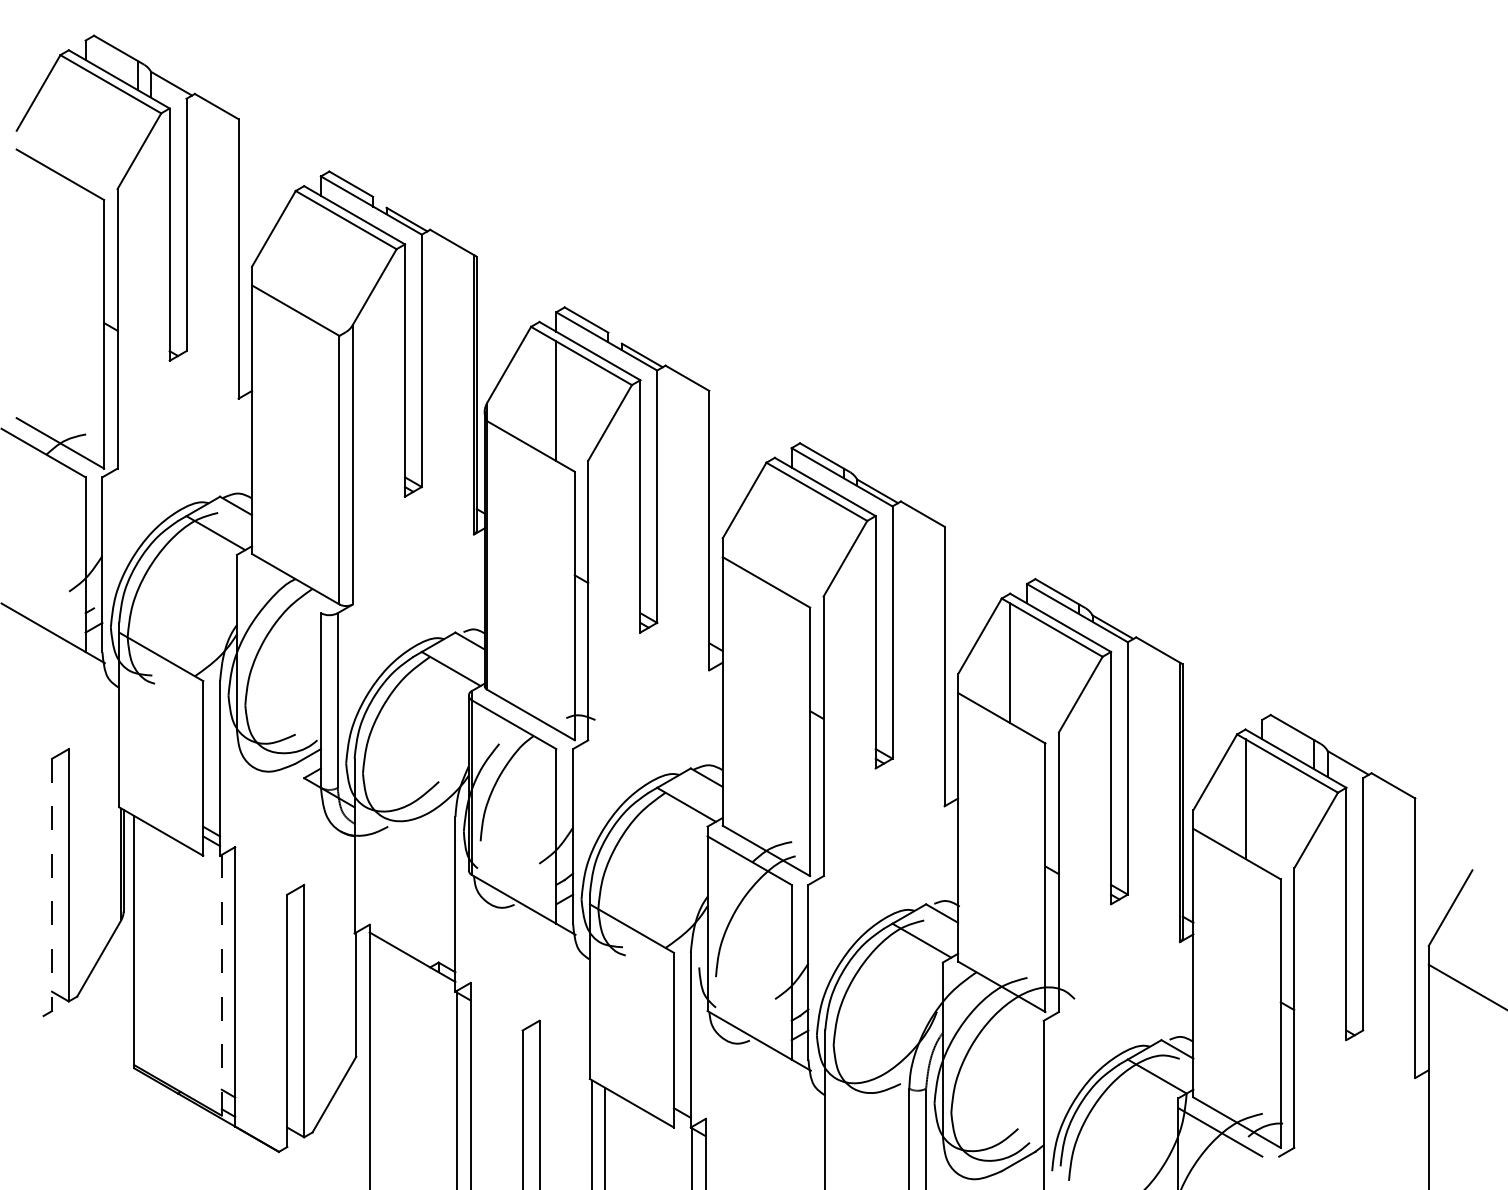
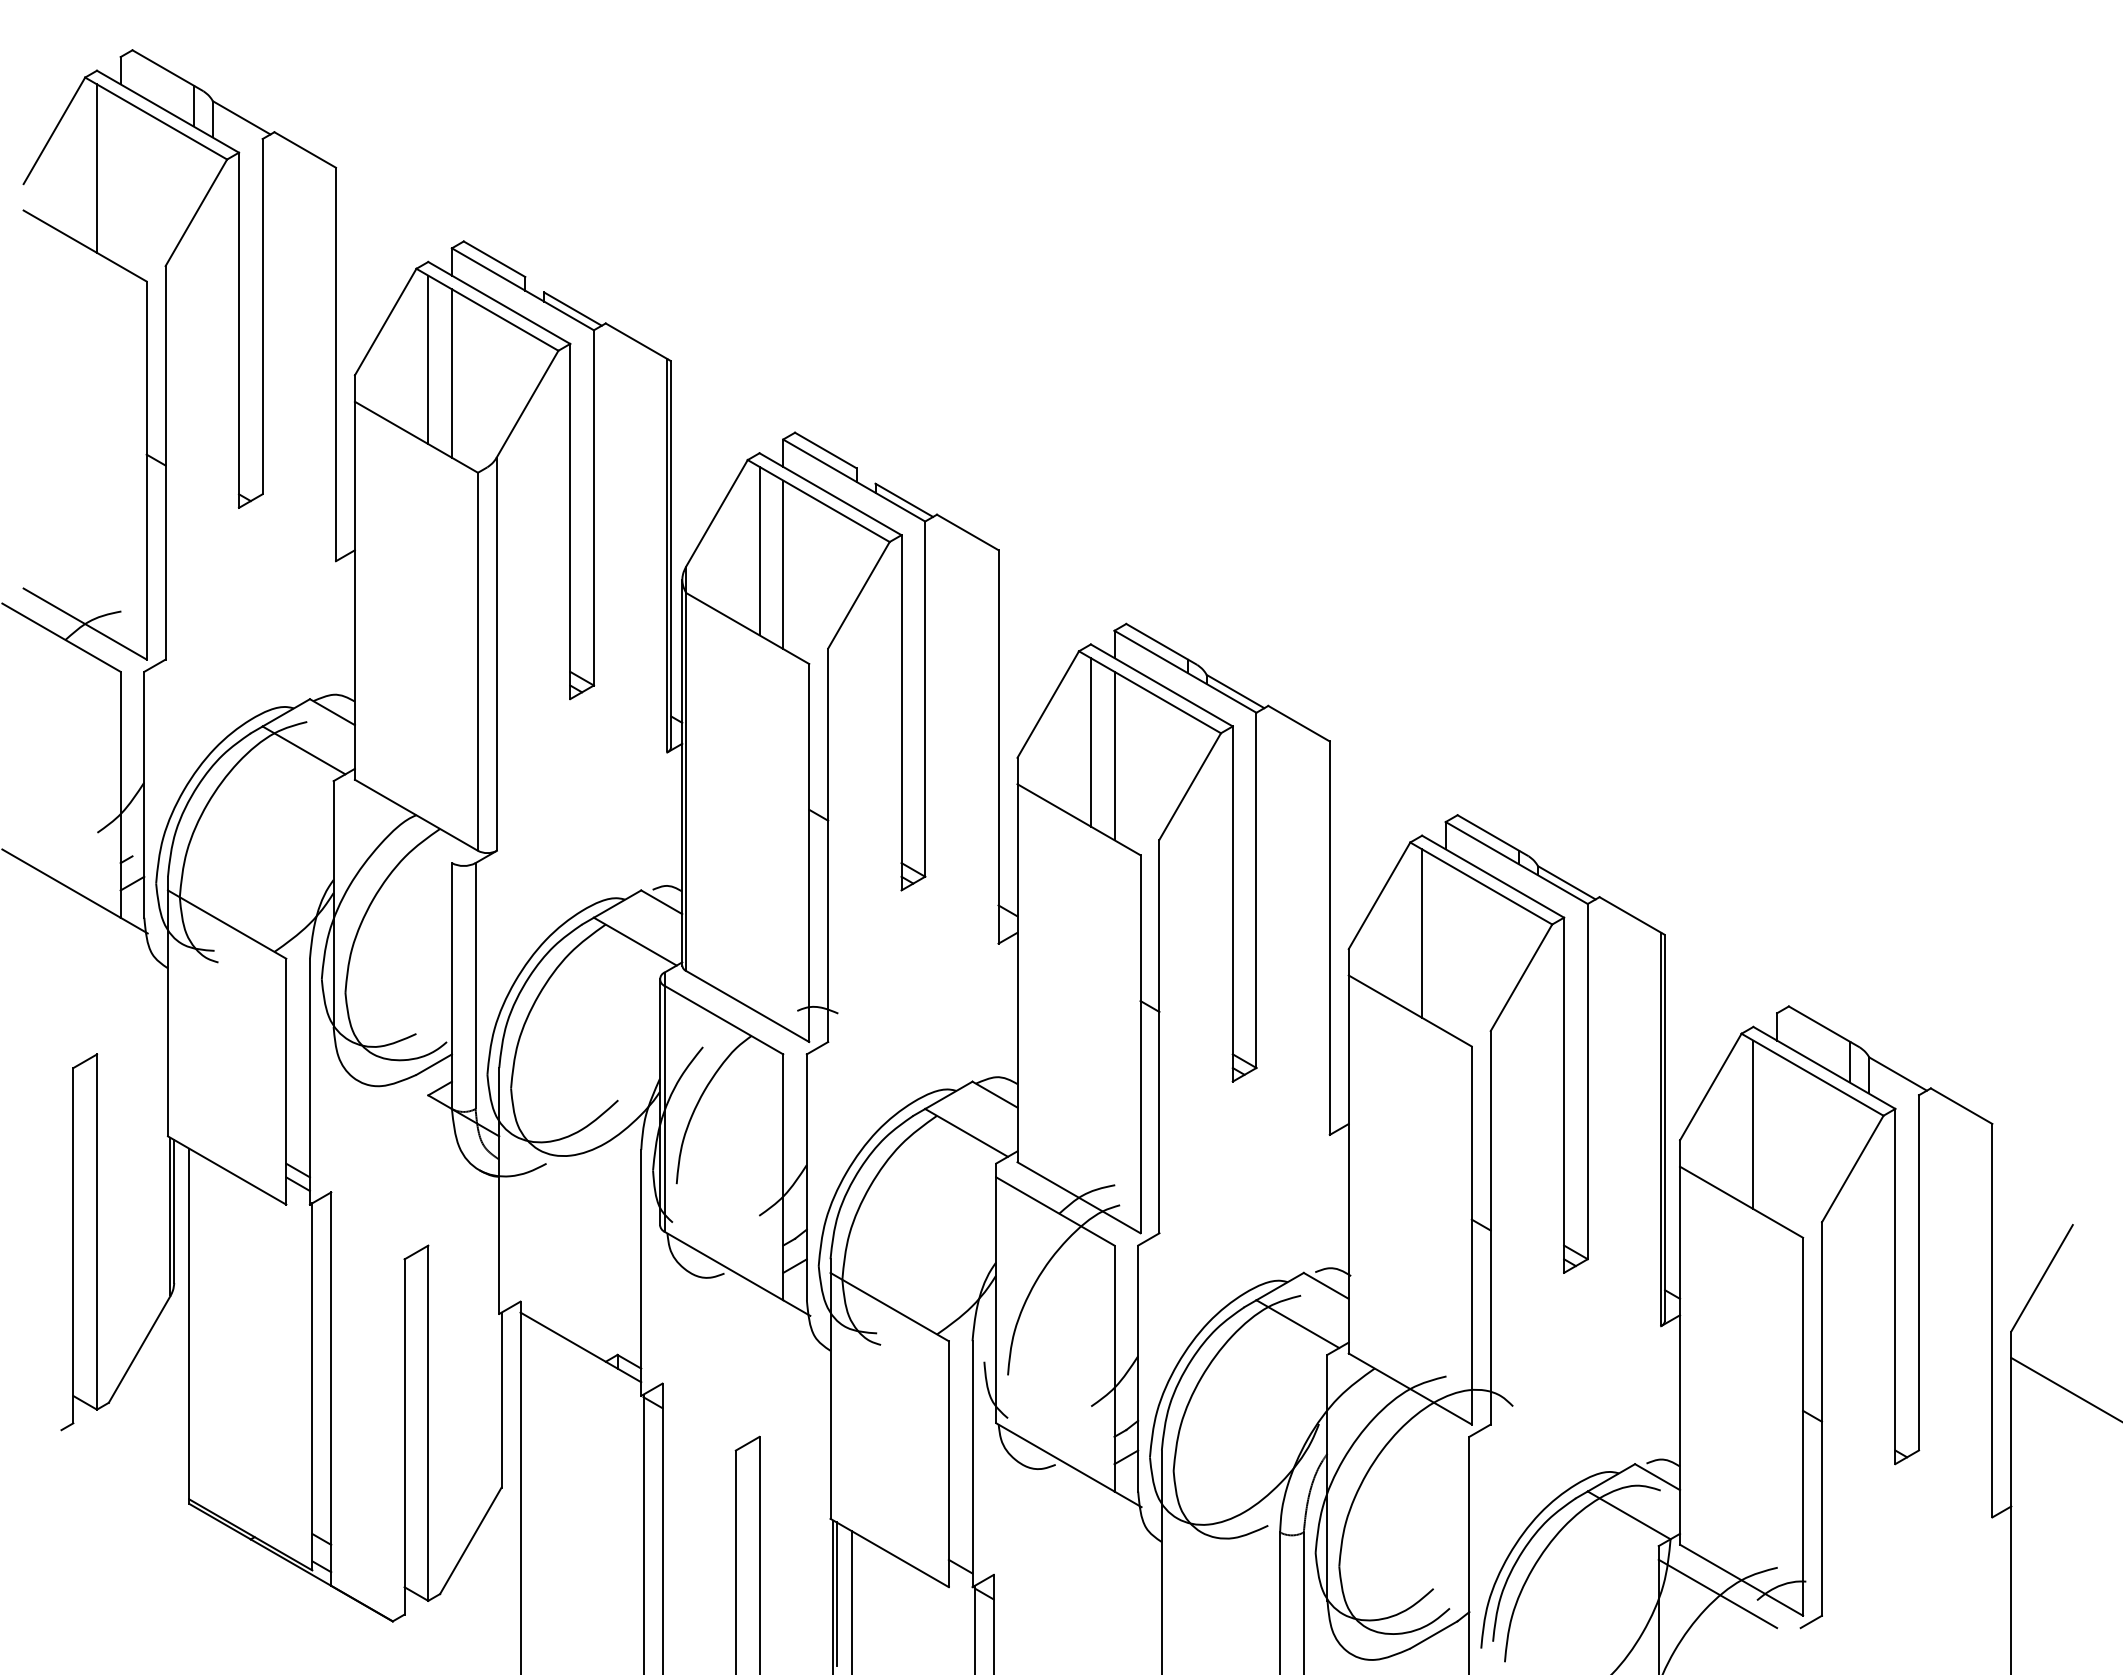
line: (69, 119) -> (97, 168), added
line: (304, 255) -> (428, 359), added
line: (320, 265) -> (451, 373), added
line: (539, 391) -> (759, 550), added
line: (774, 527) -> (1090, 742), added
line: (791, 536) -> (1114, 755), added
line: (52, 884) -> (73, 1245), dashed -> solid
line: (221, 985) -> (312, 1386), dashed -> solid
line: (594, 1132) -> (836, 1593), added

